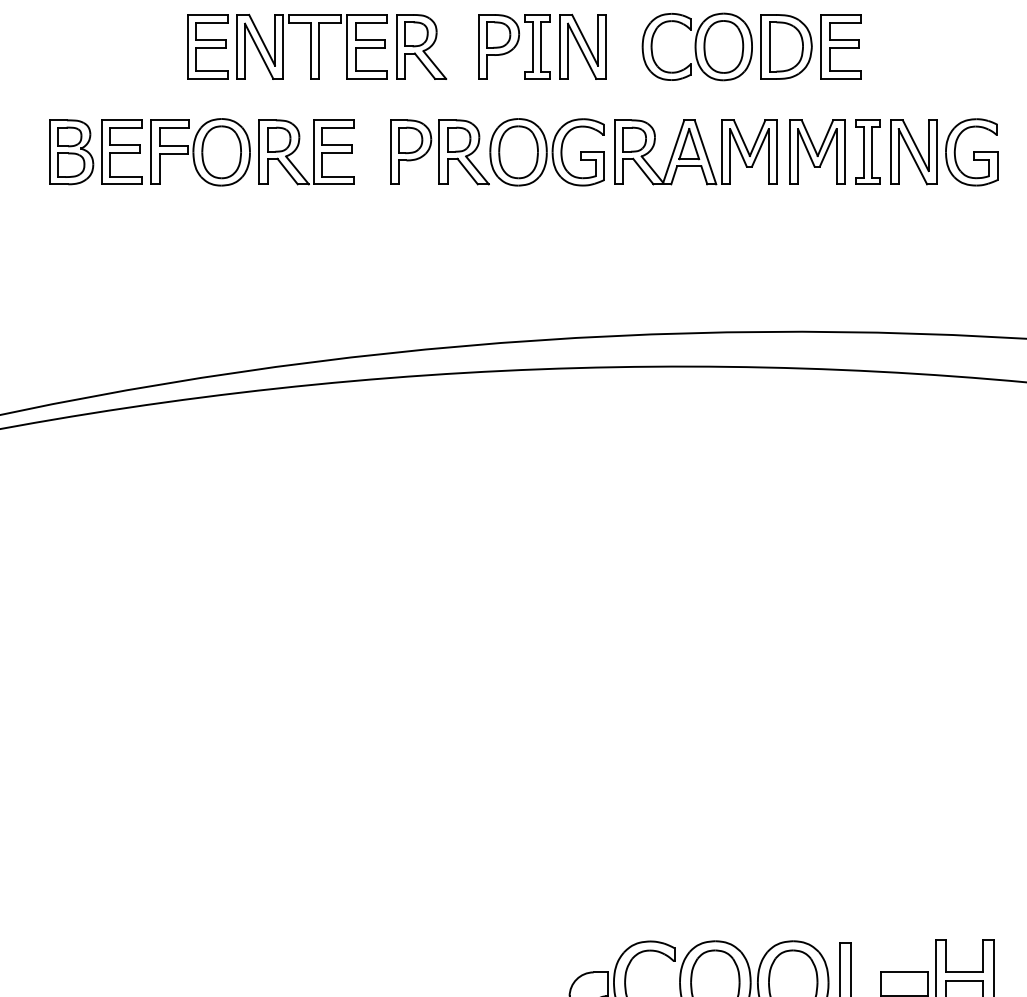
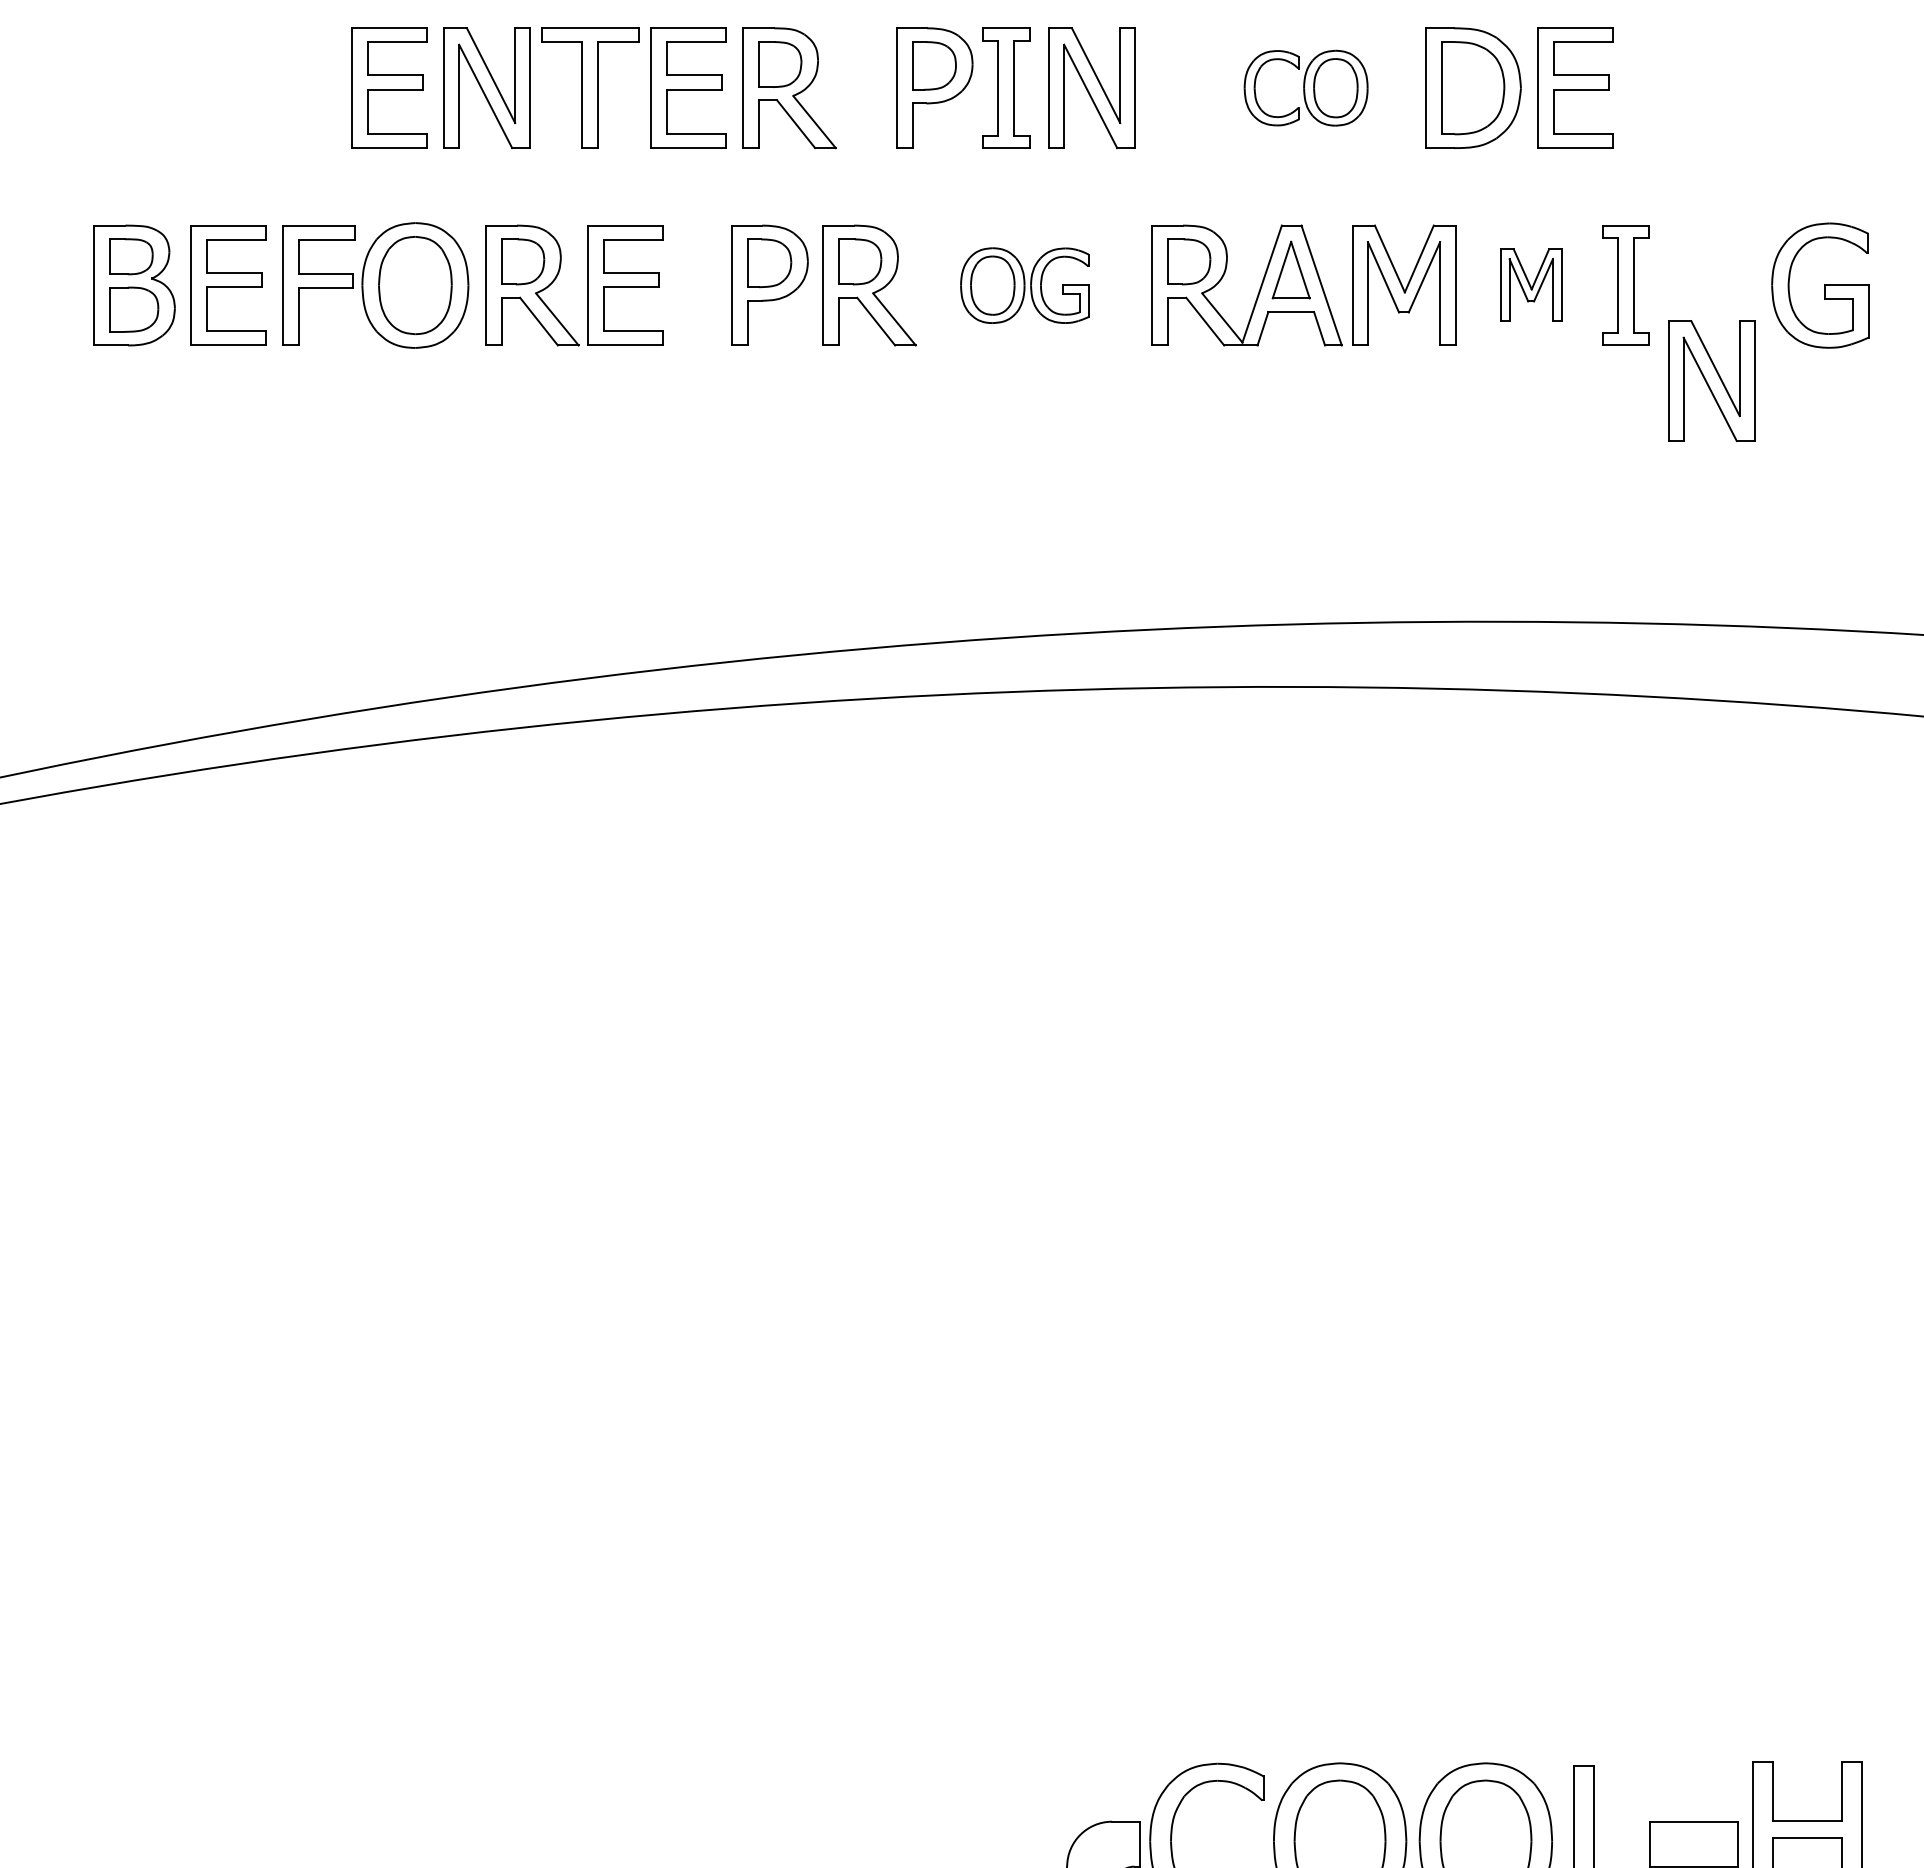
part: (696, 46) -> (1304, 87), size x0.6
part: (817, 151) -> (1531, 283), size x0.6
part: (546, 152) -> (1023, 285), size x0.6
part: (913, 152) -> (1711, 381), moved

